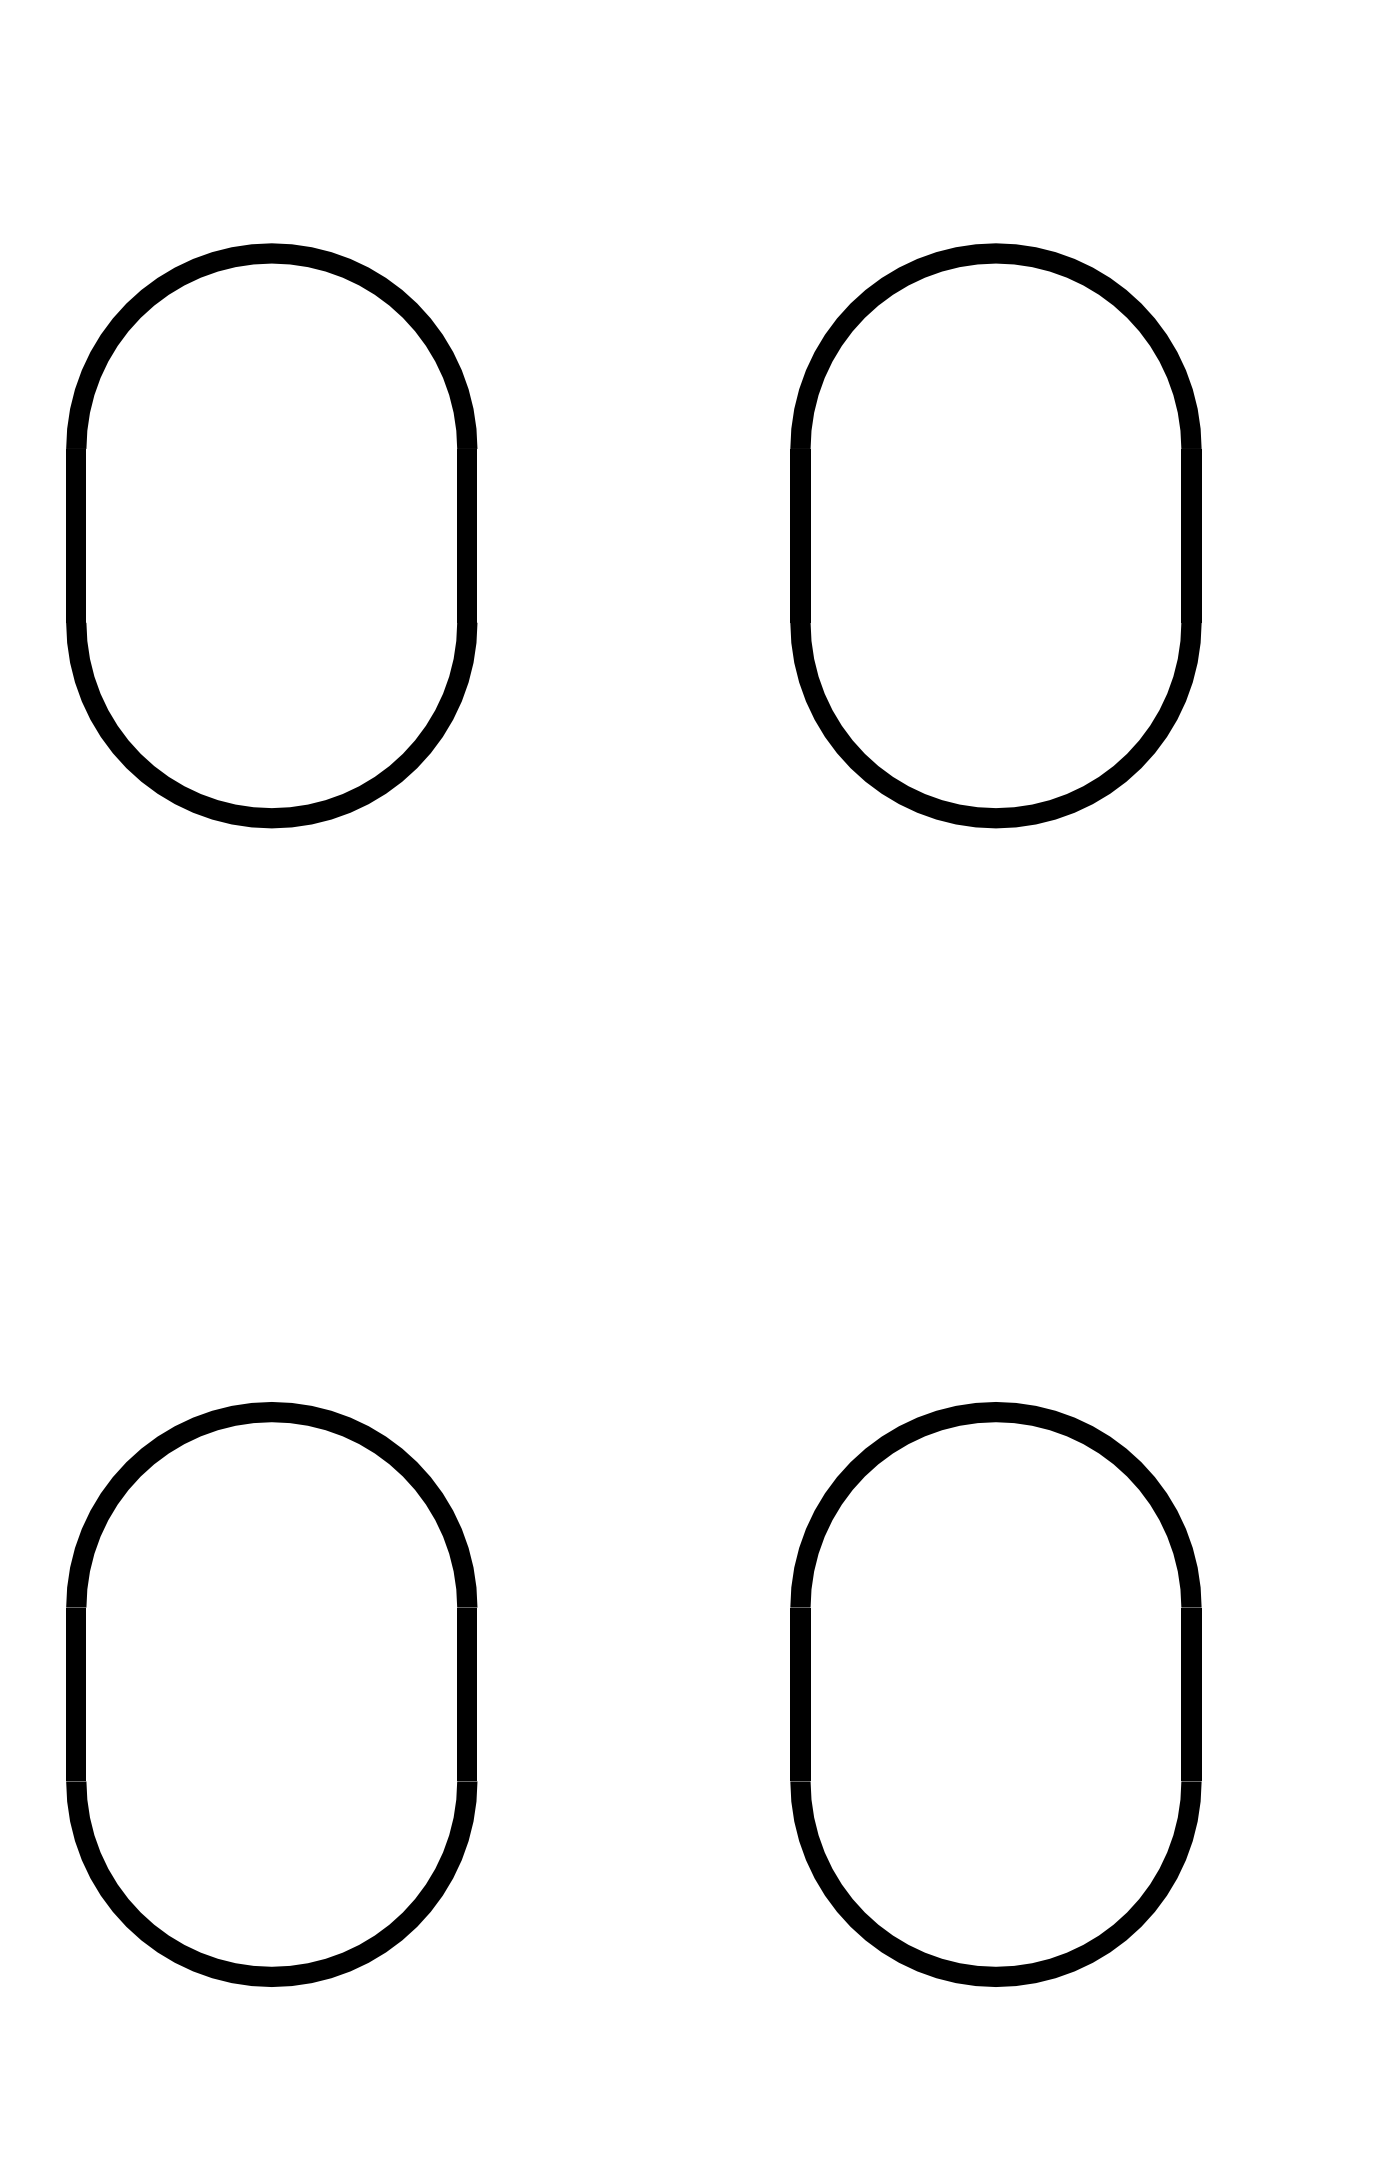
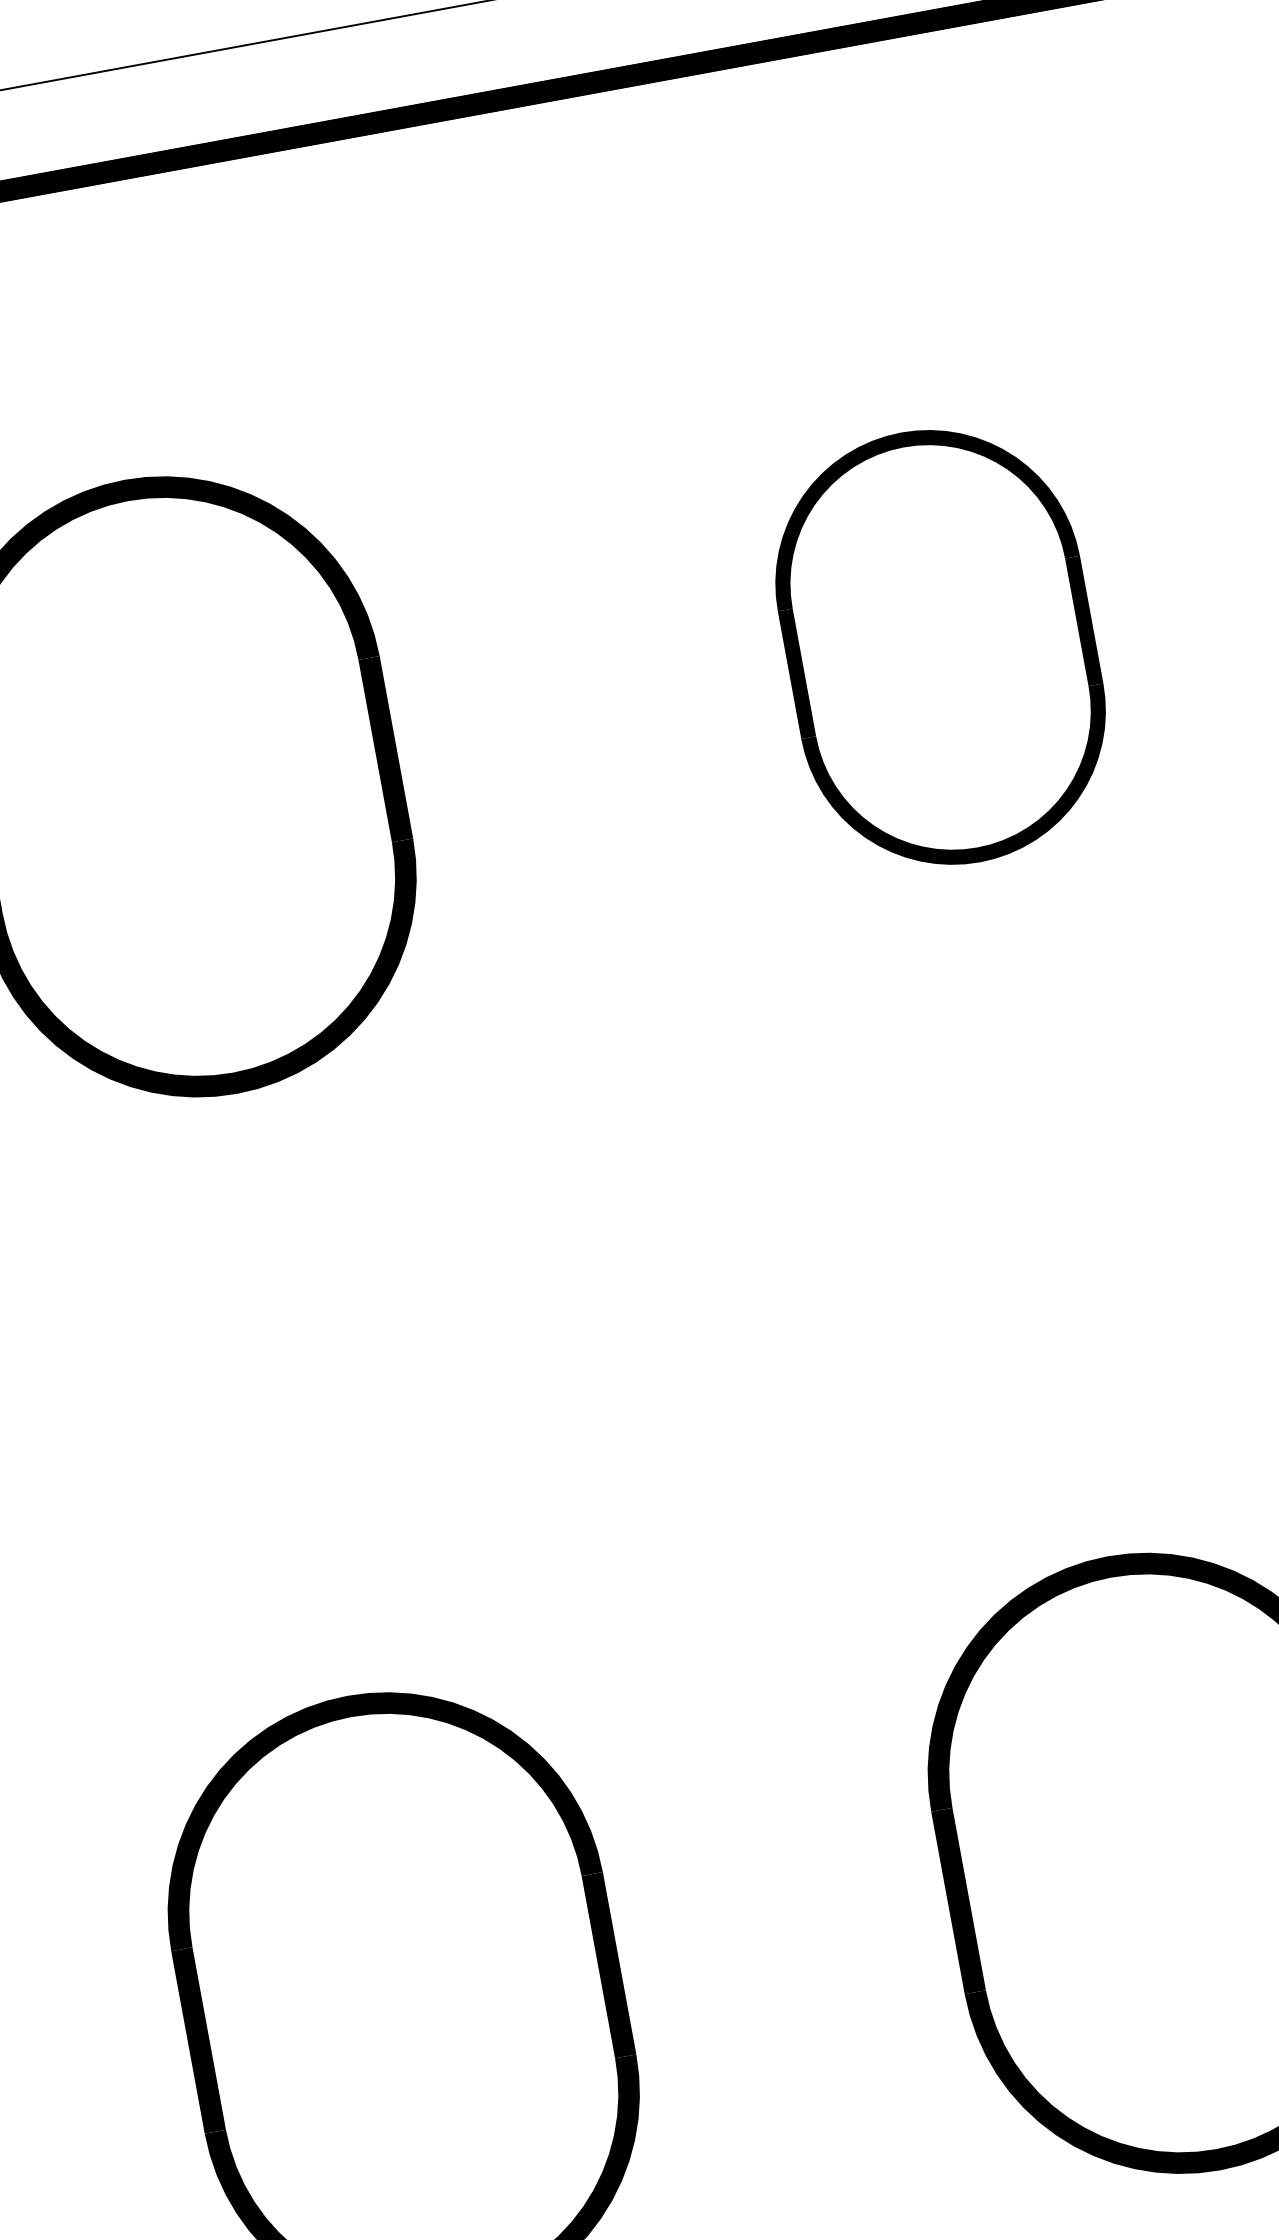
part: (995, 535) -> (940, 647), size x0.7

